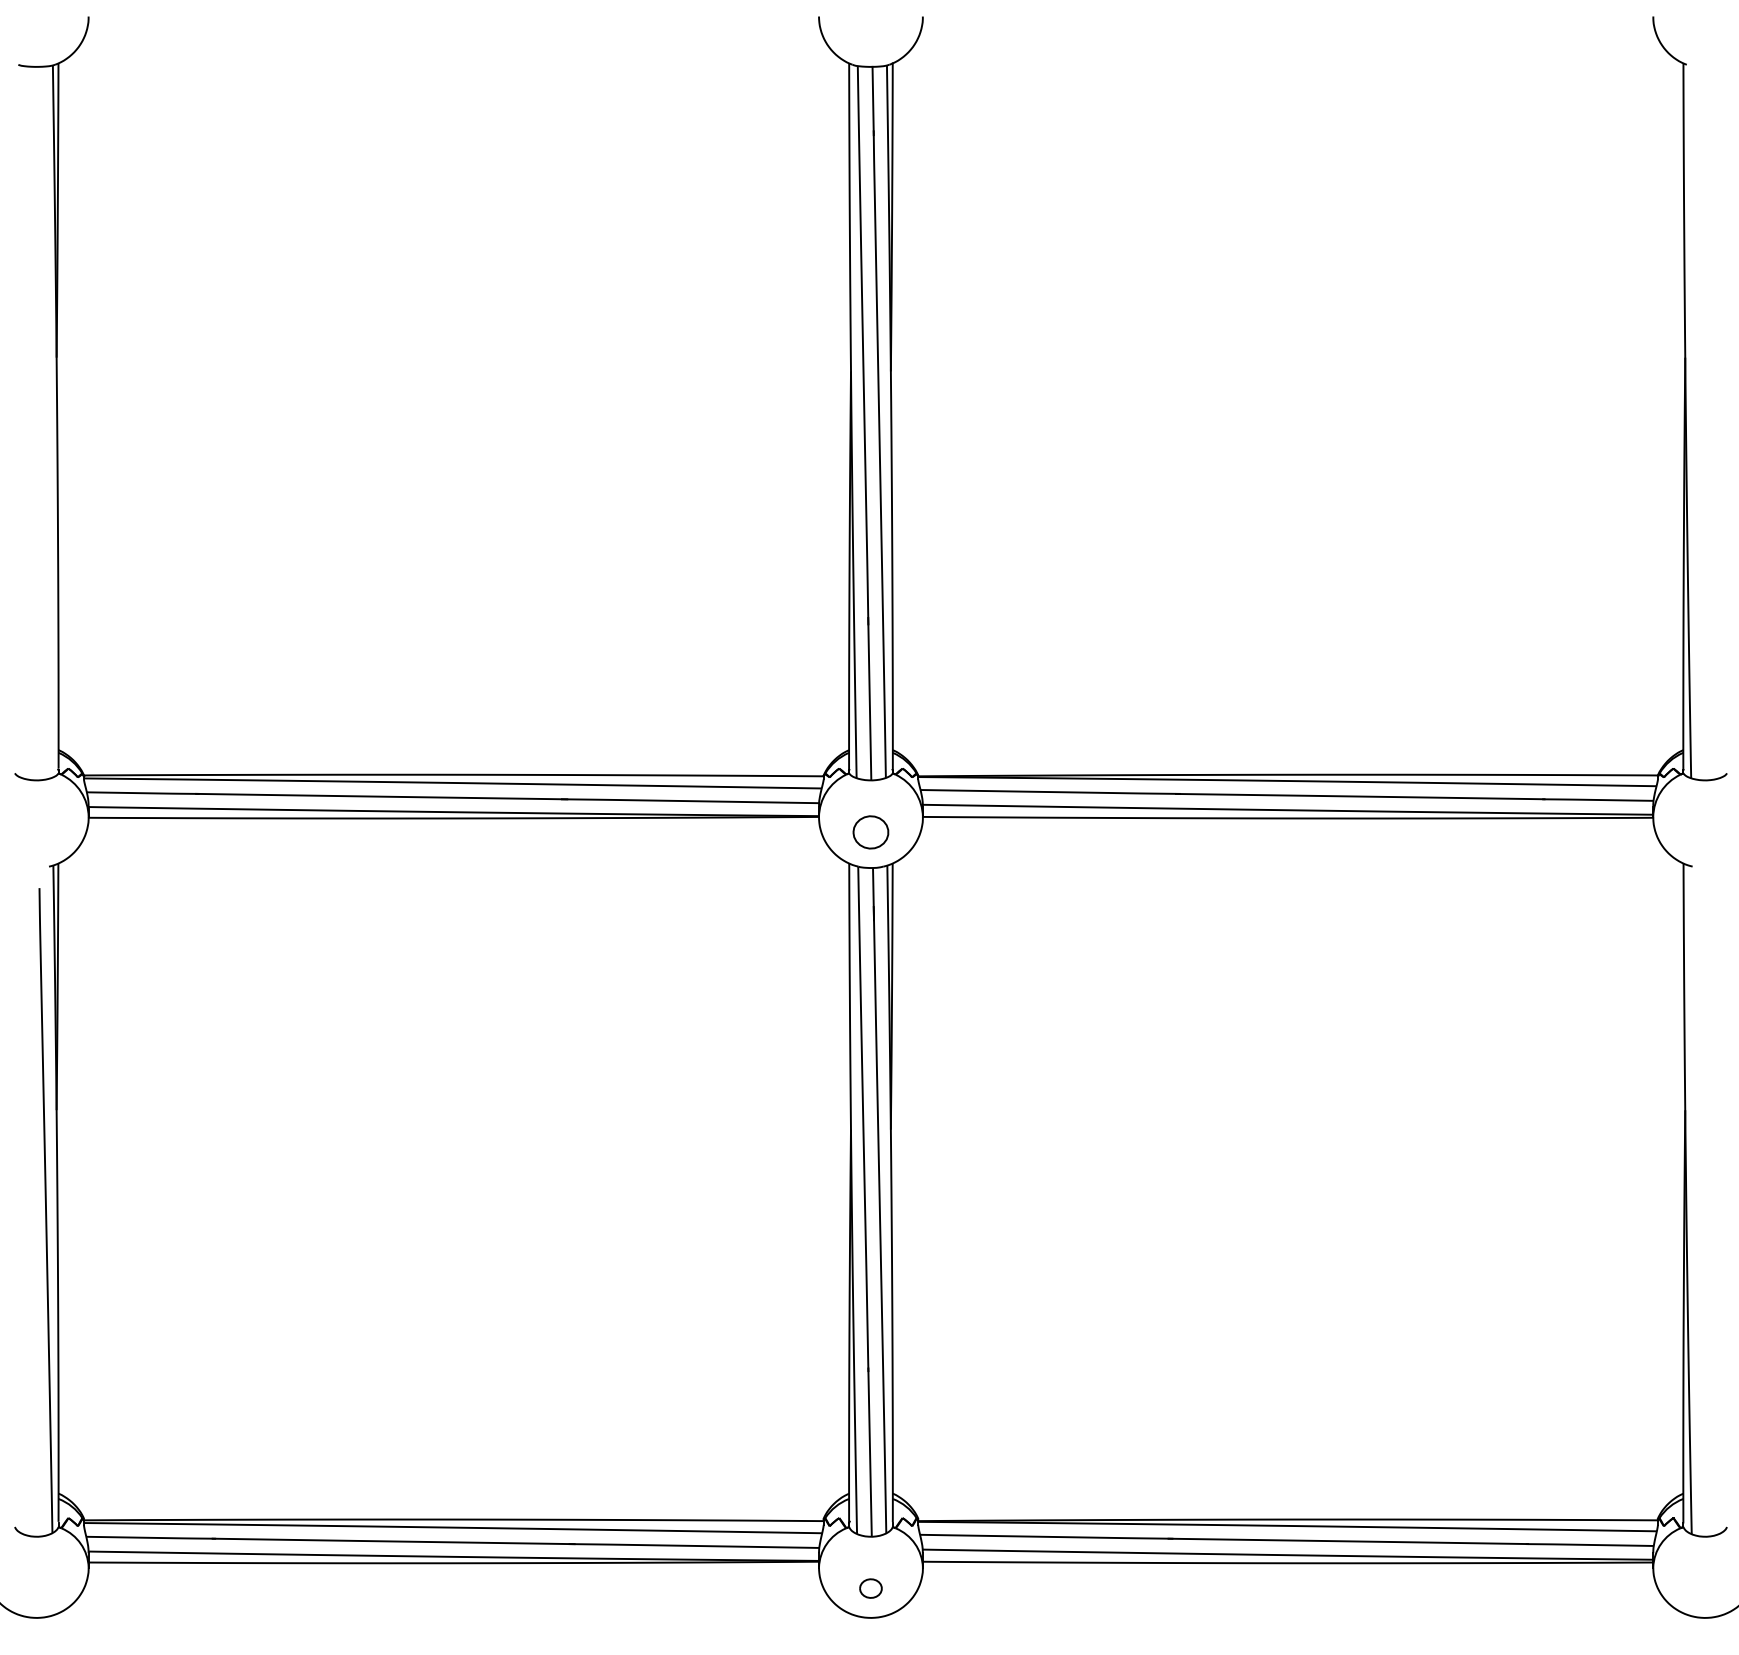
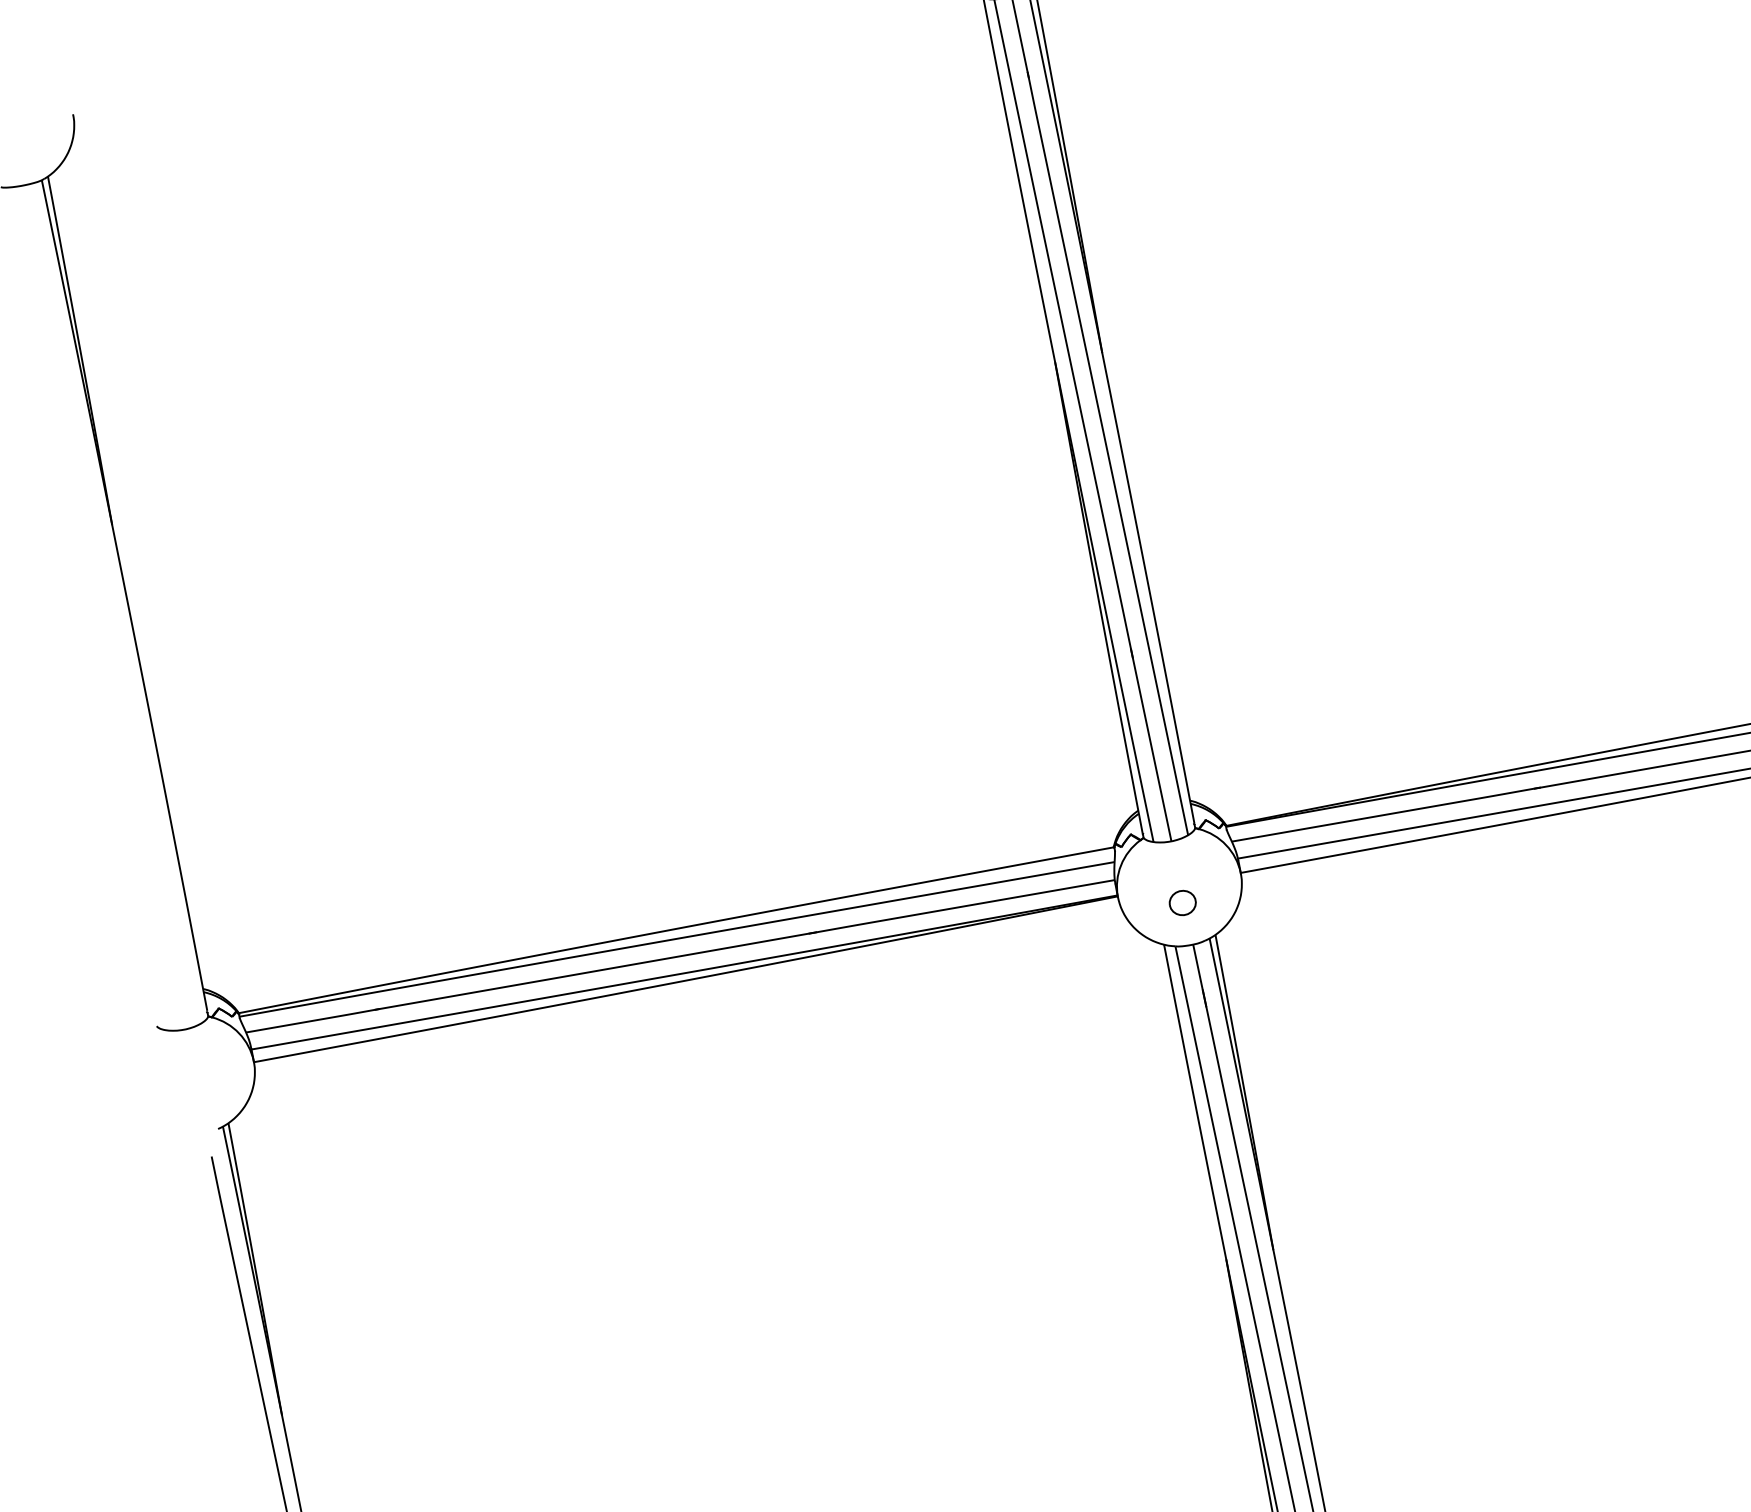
part: (870, 832) -> (1182, 903), size x0.62

